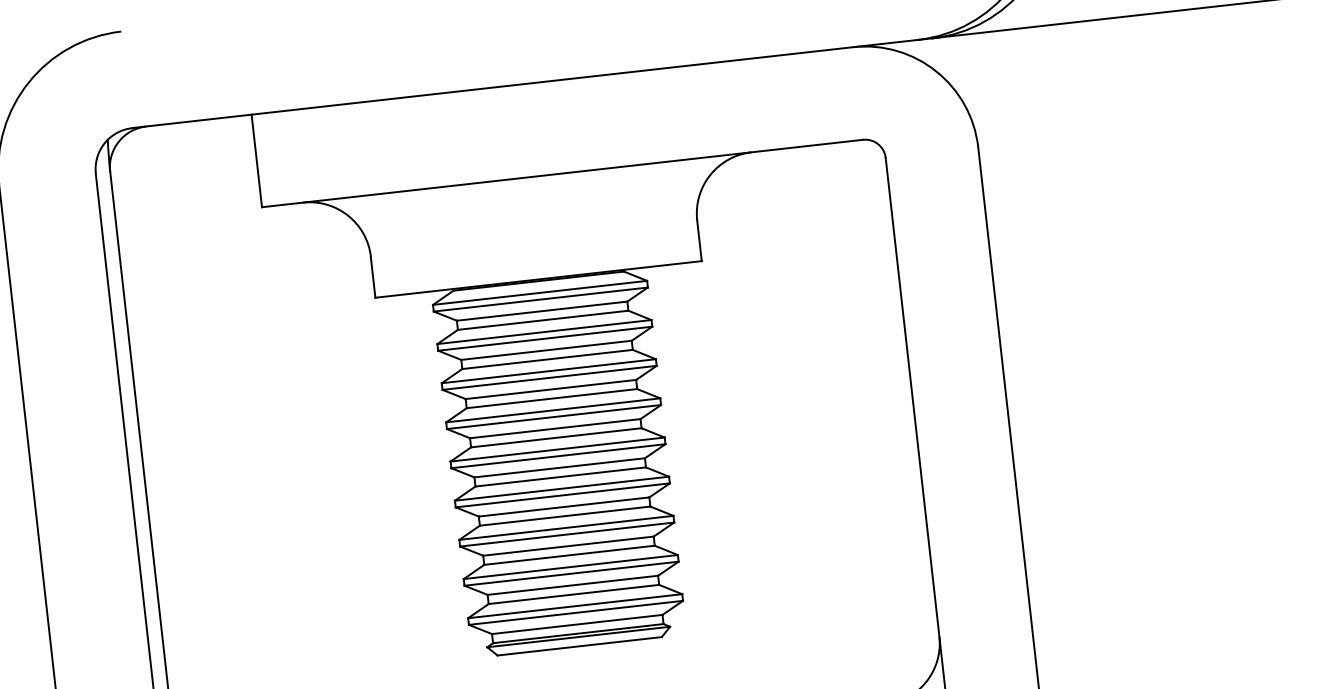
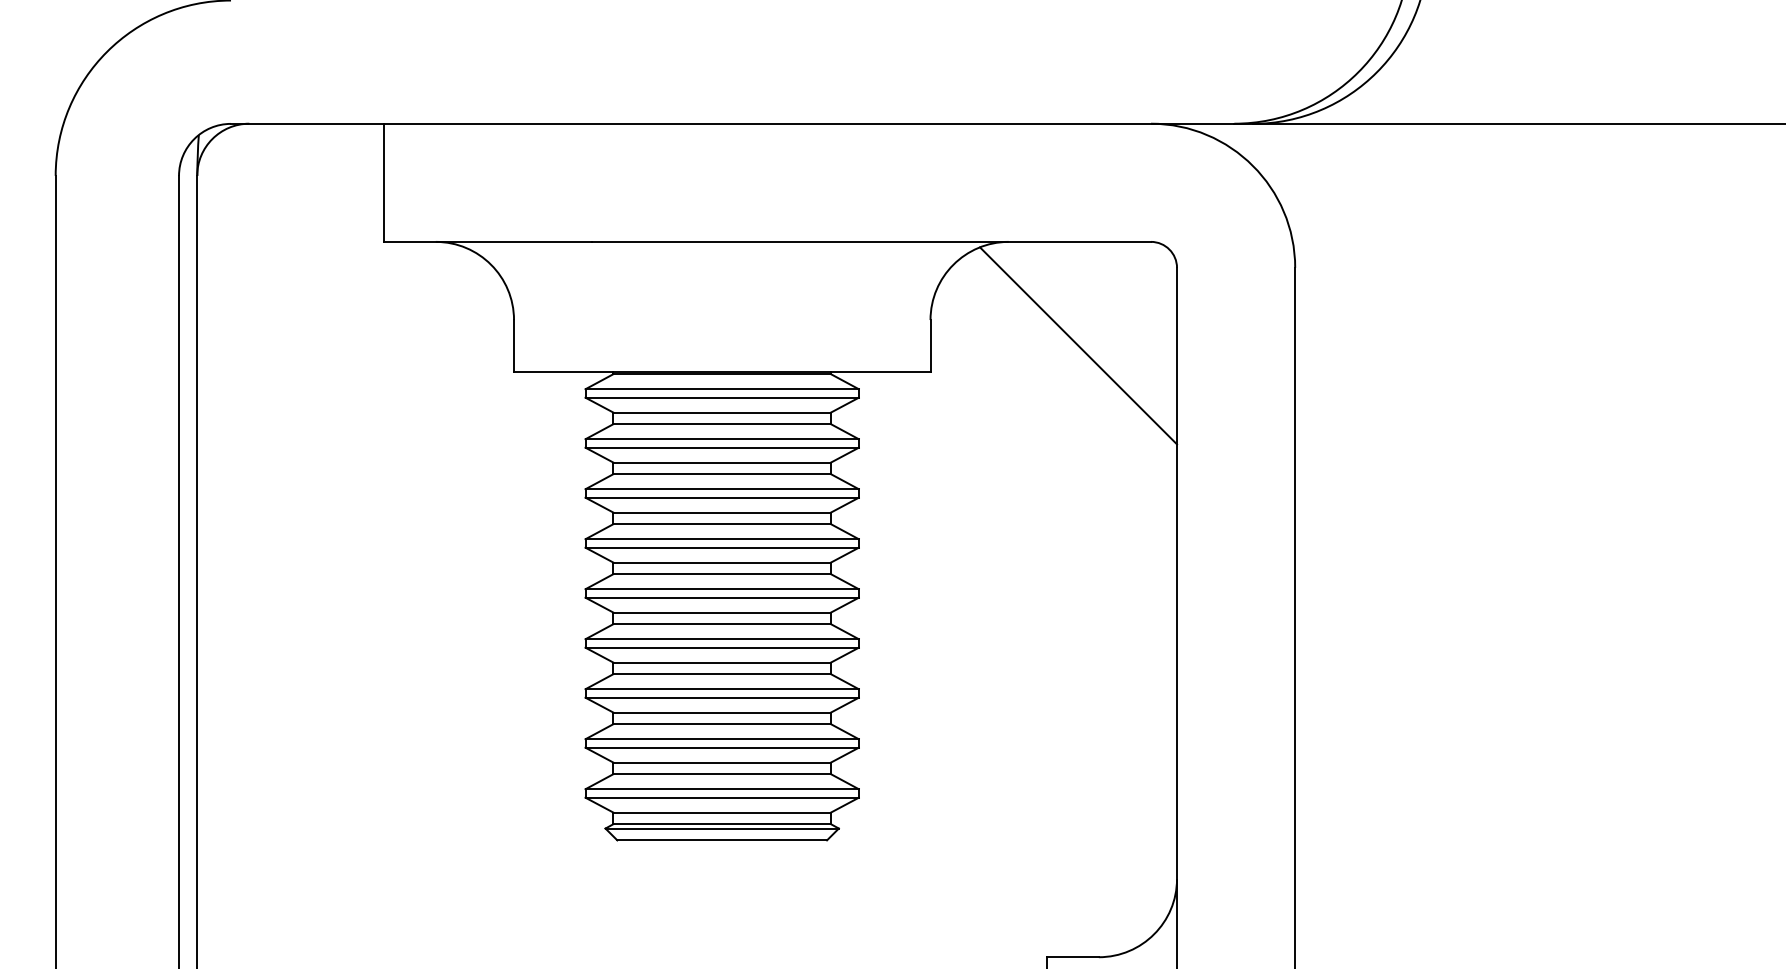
line: (815, 227) -> (1078, 345), added

